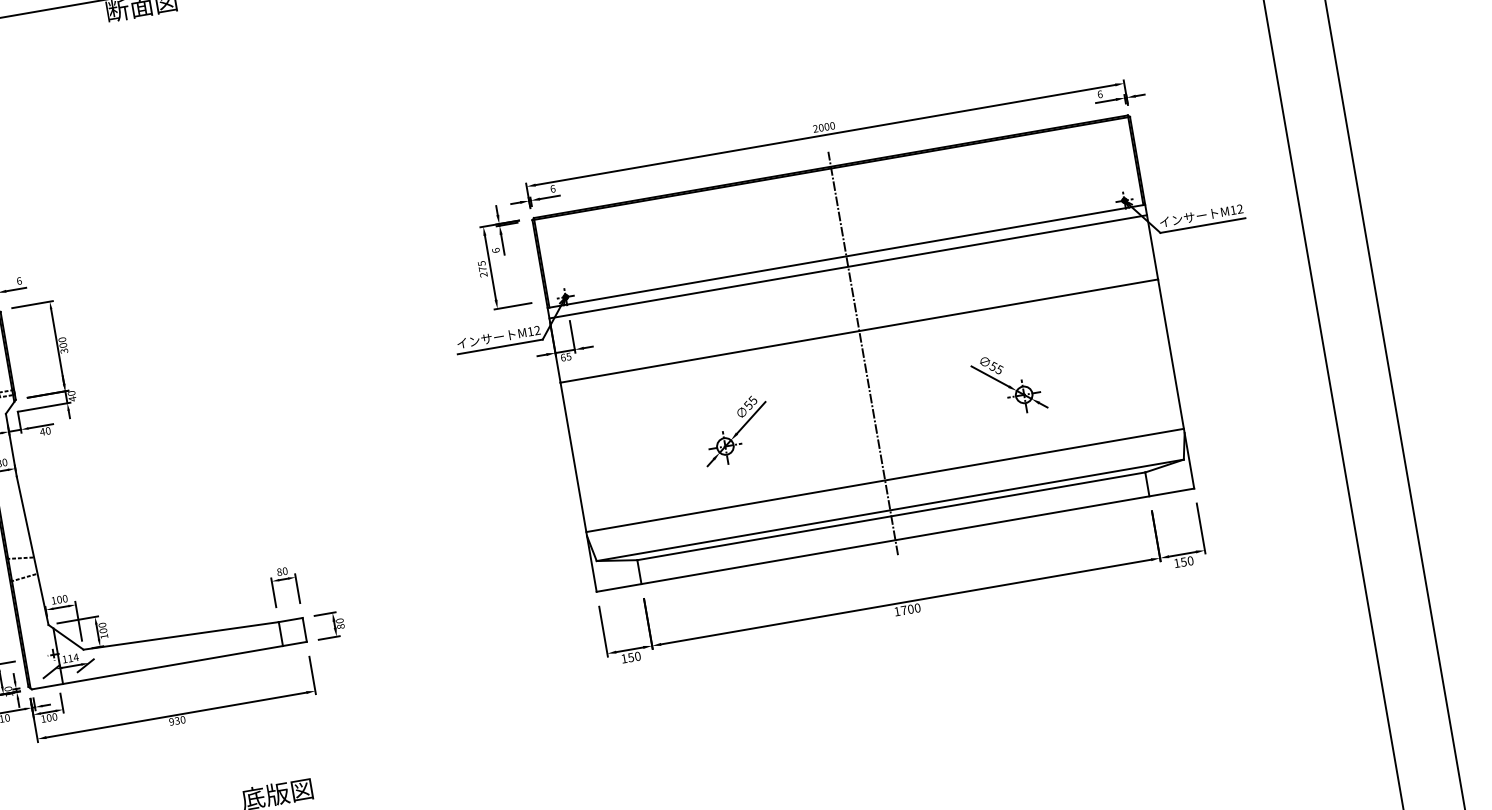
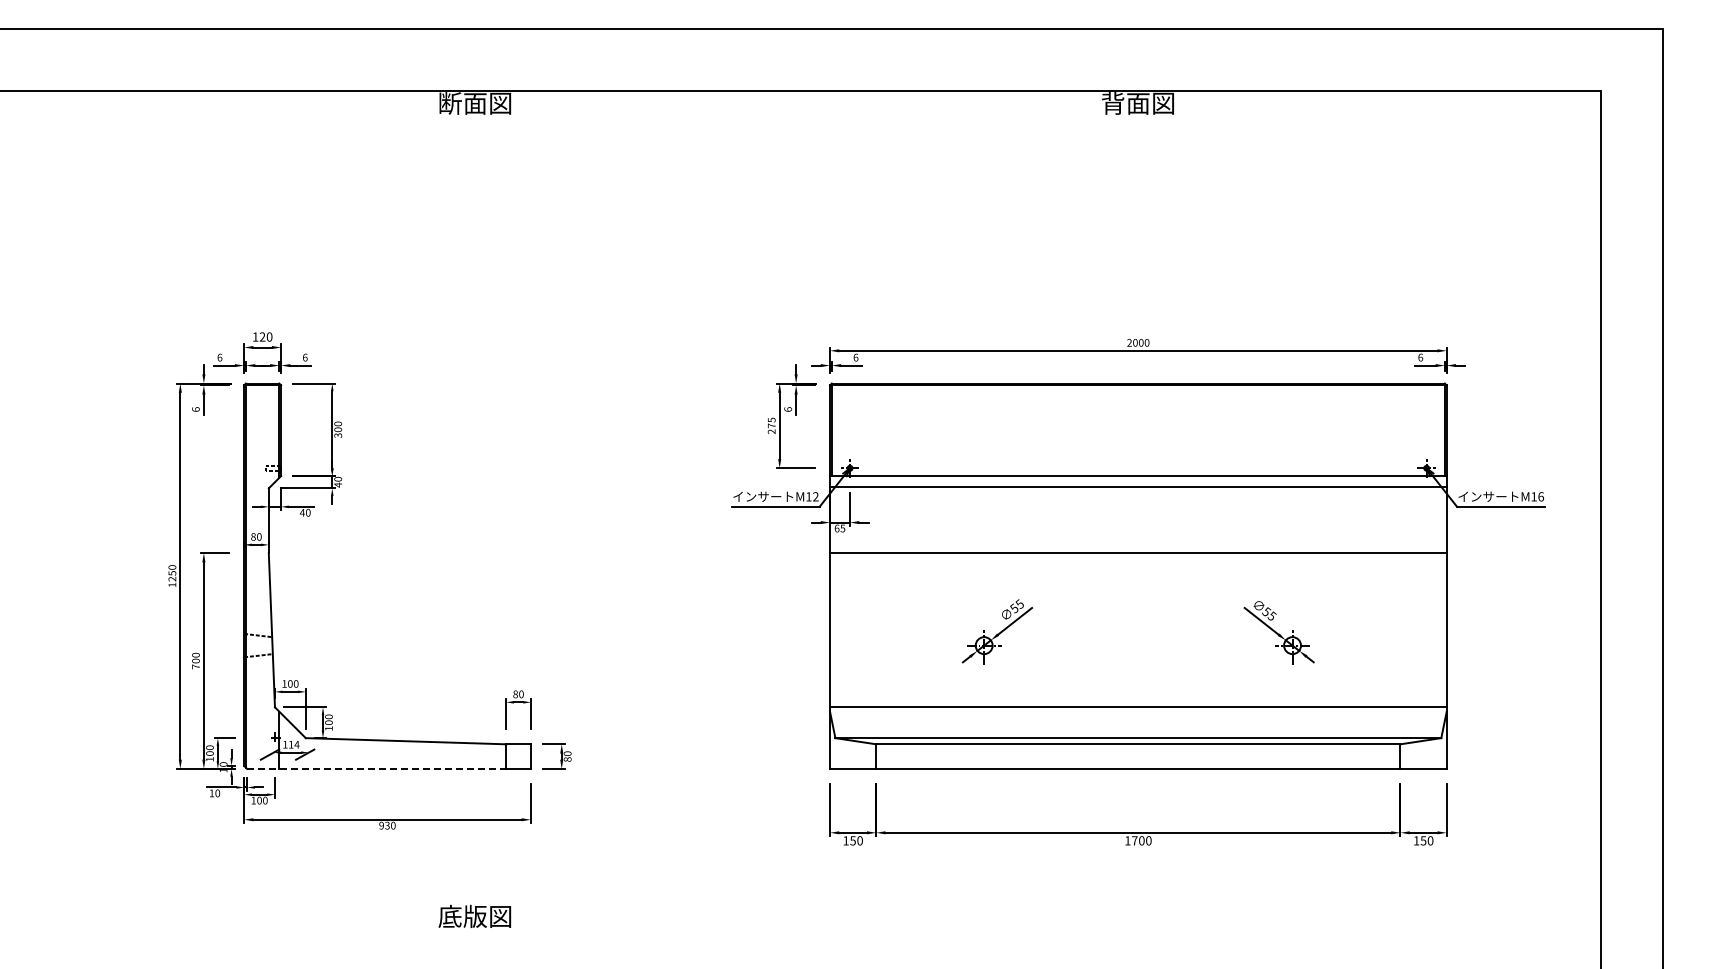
text: (1240, 208) -> (1541, 496), M12 -> M16
line: (863, 353) -> (1138, 576), removed
line: (157, 667) -> (376, 768), solid -> dashed

